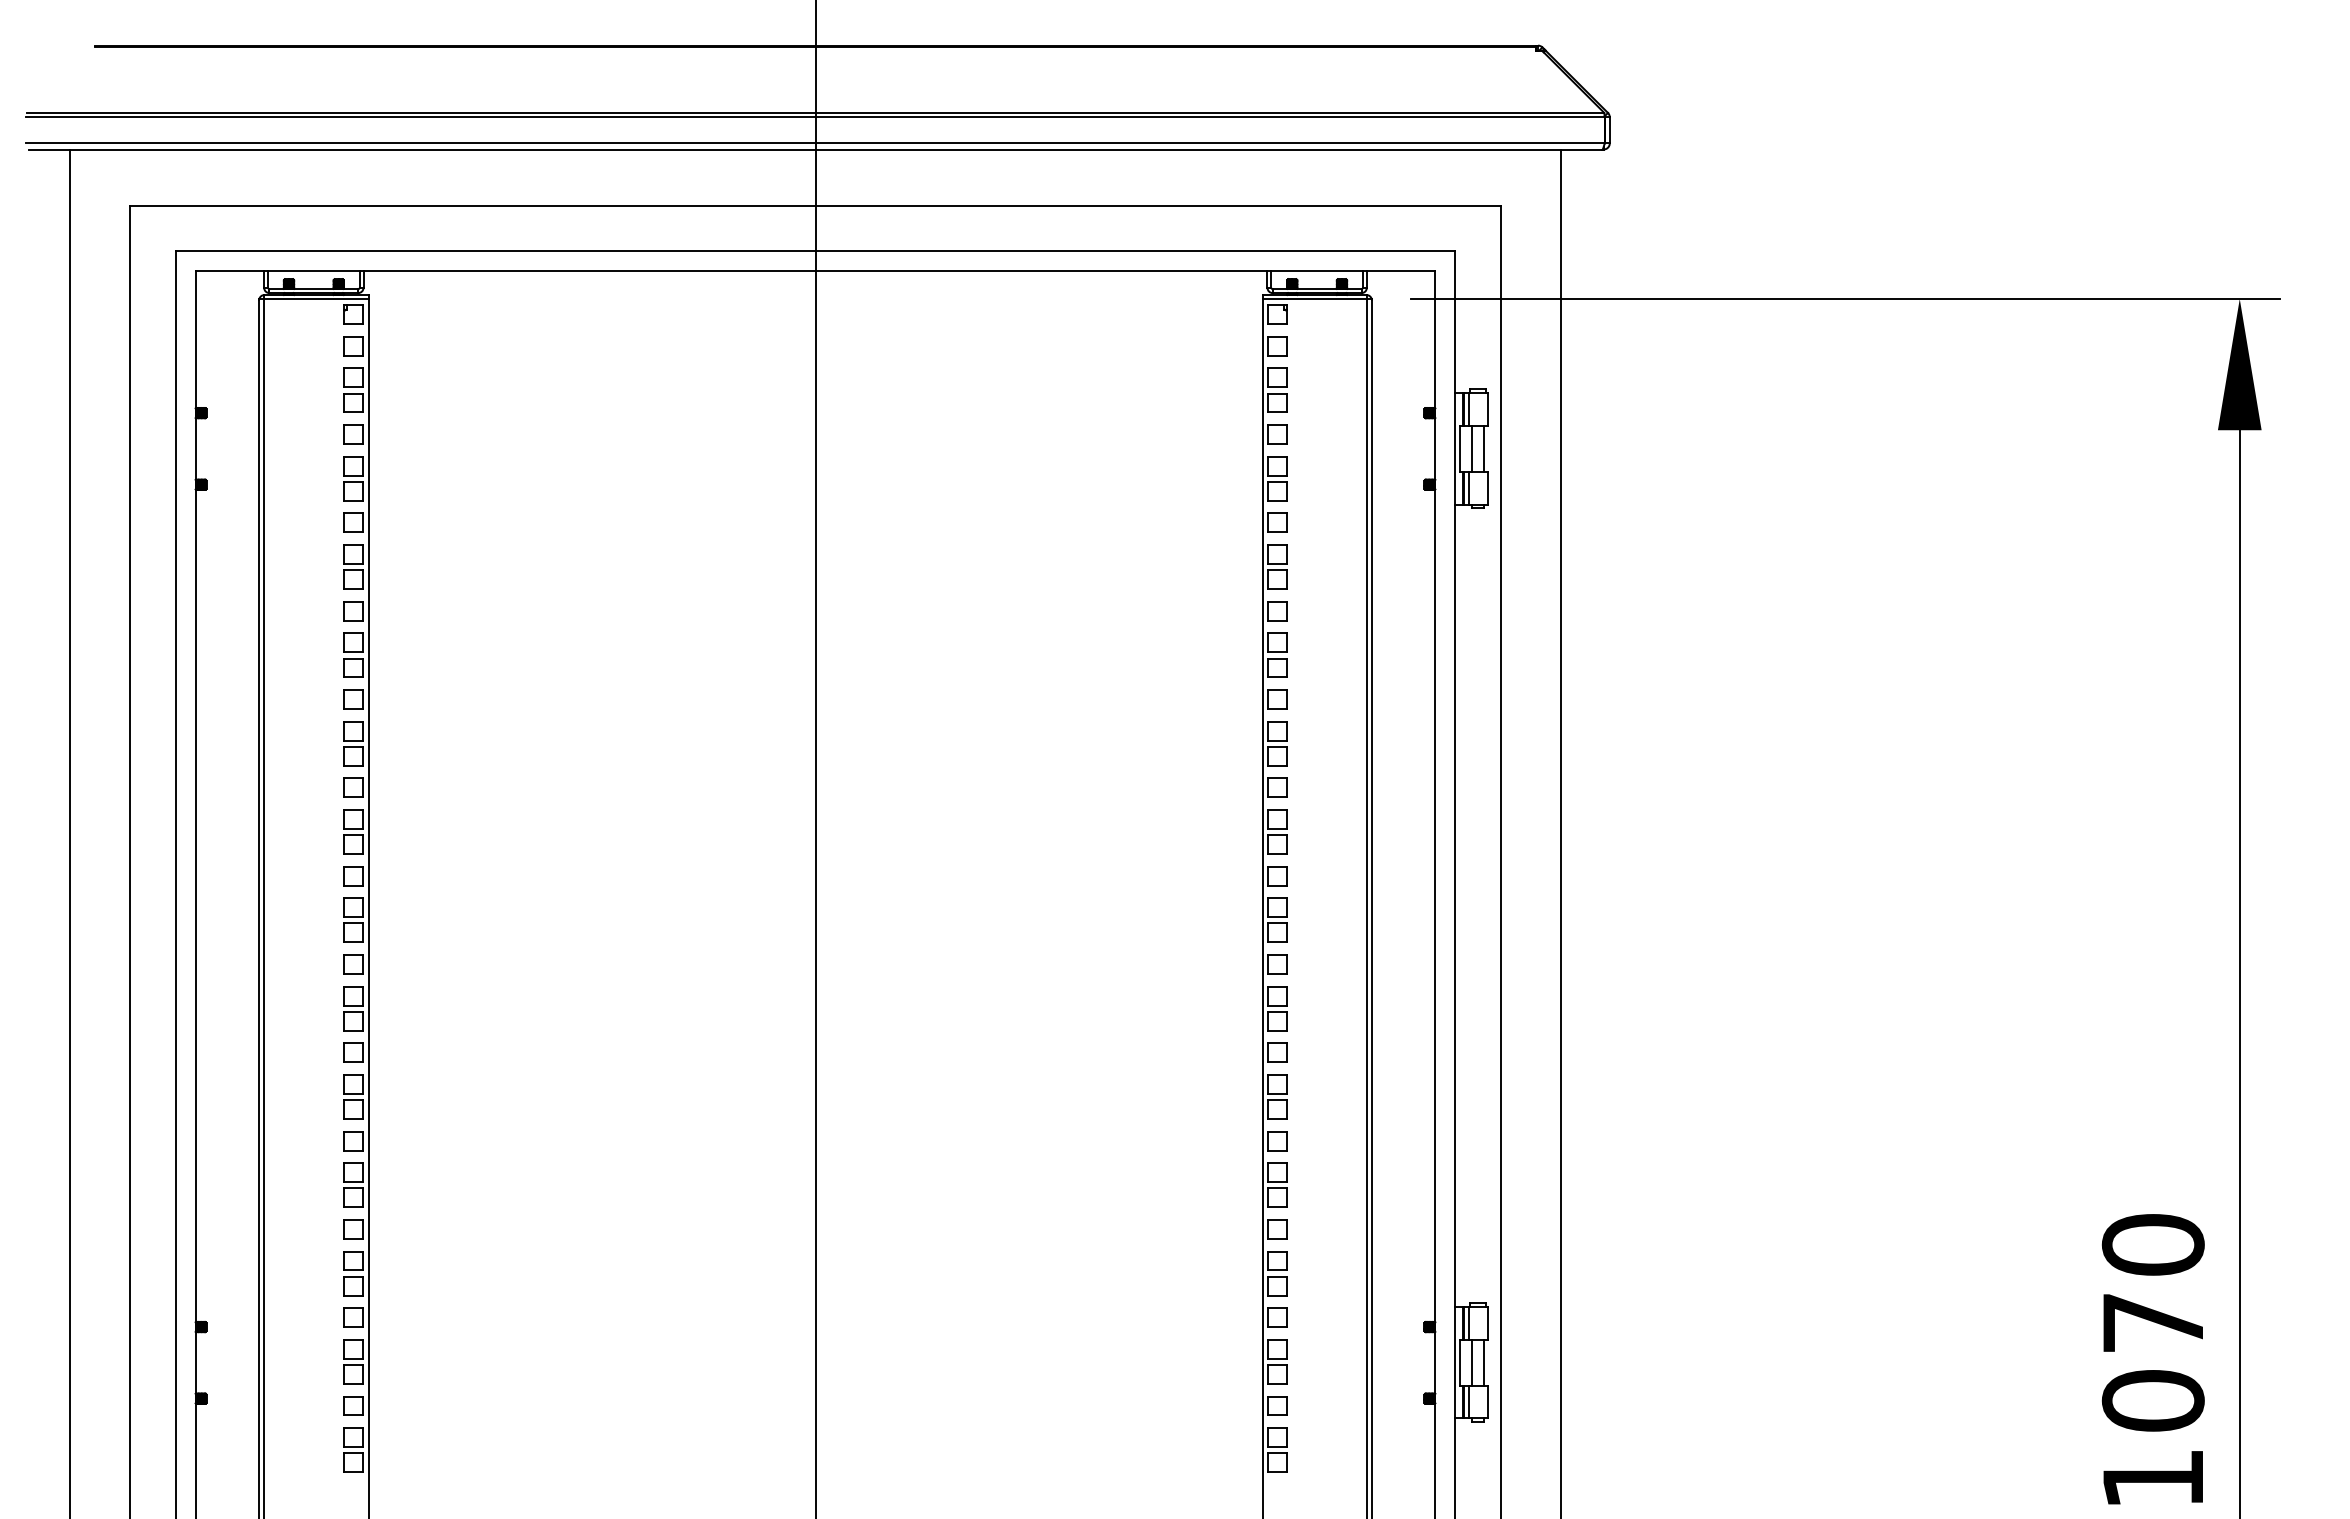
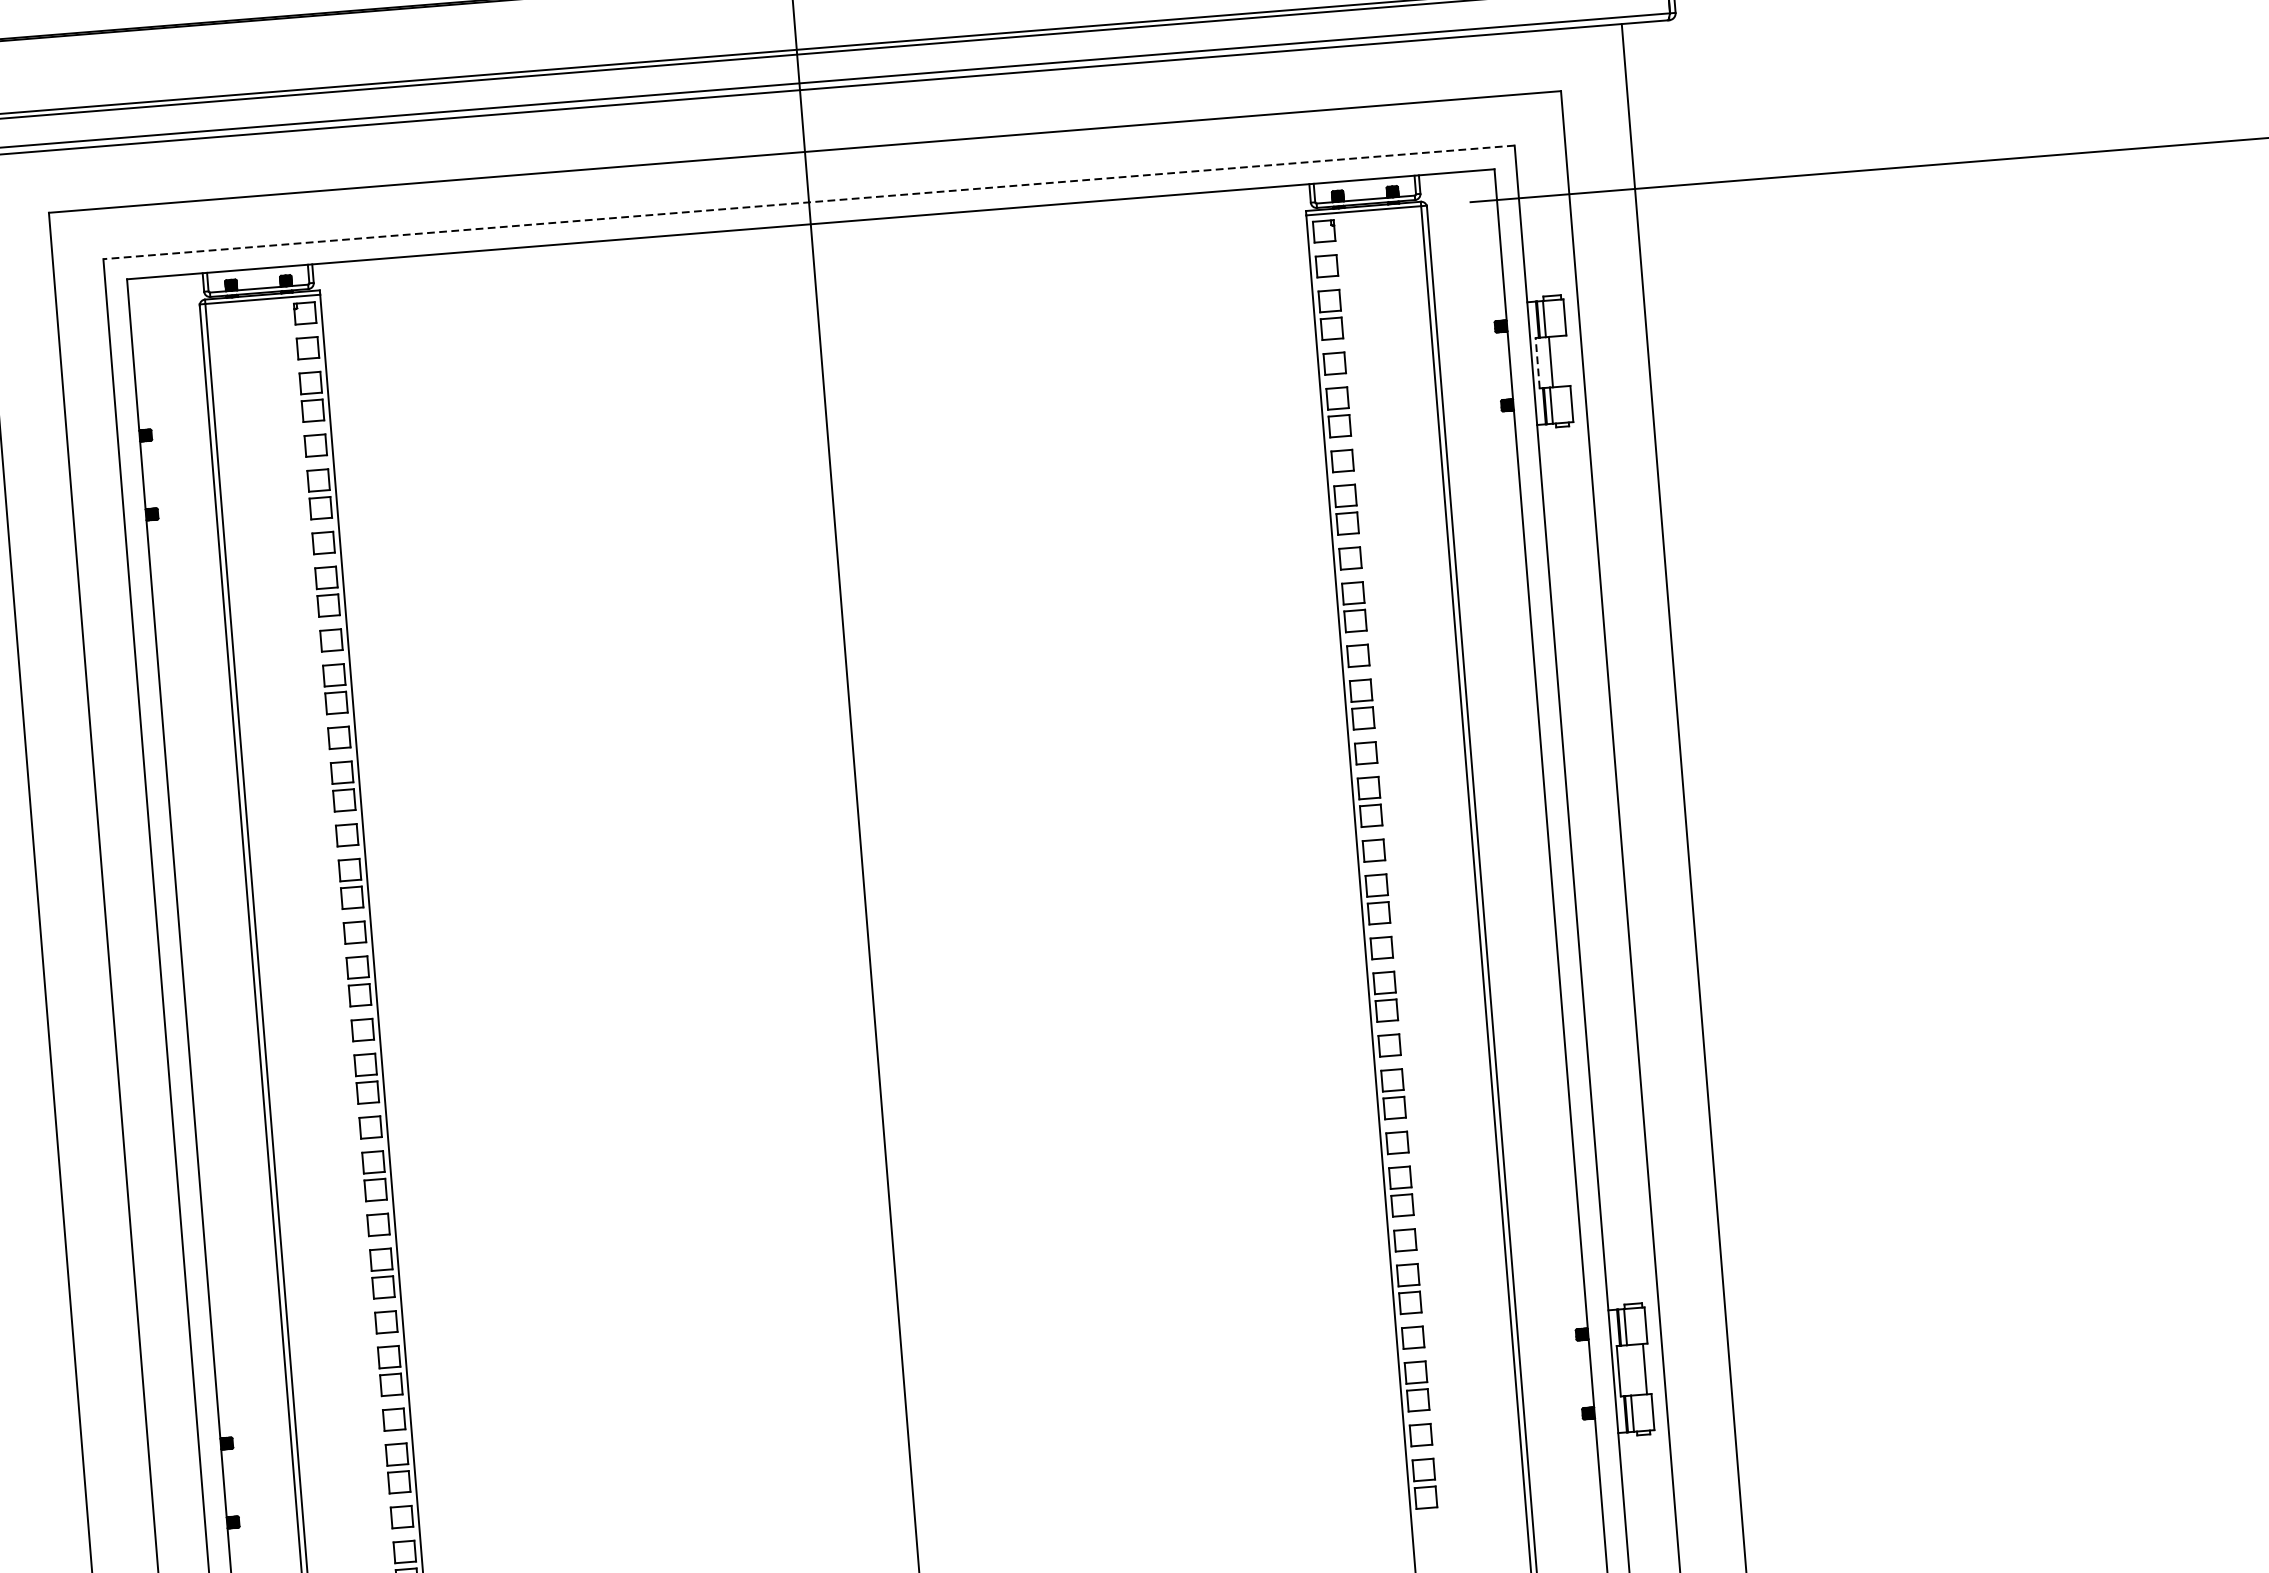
line: (815, 251) -> (809, 202), solid -> dashed
line: (1460, 448) -> (1538, 362), solid -> dashed
line: (1483, 448) -> (1563, 360), removed
line: (1472, 1362) -> (1632, 1369), removed

